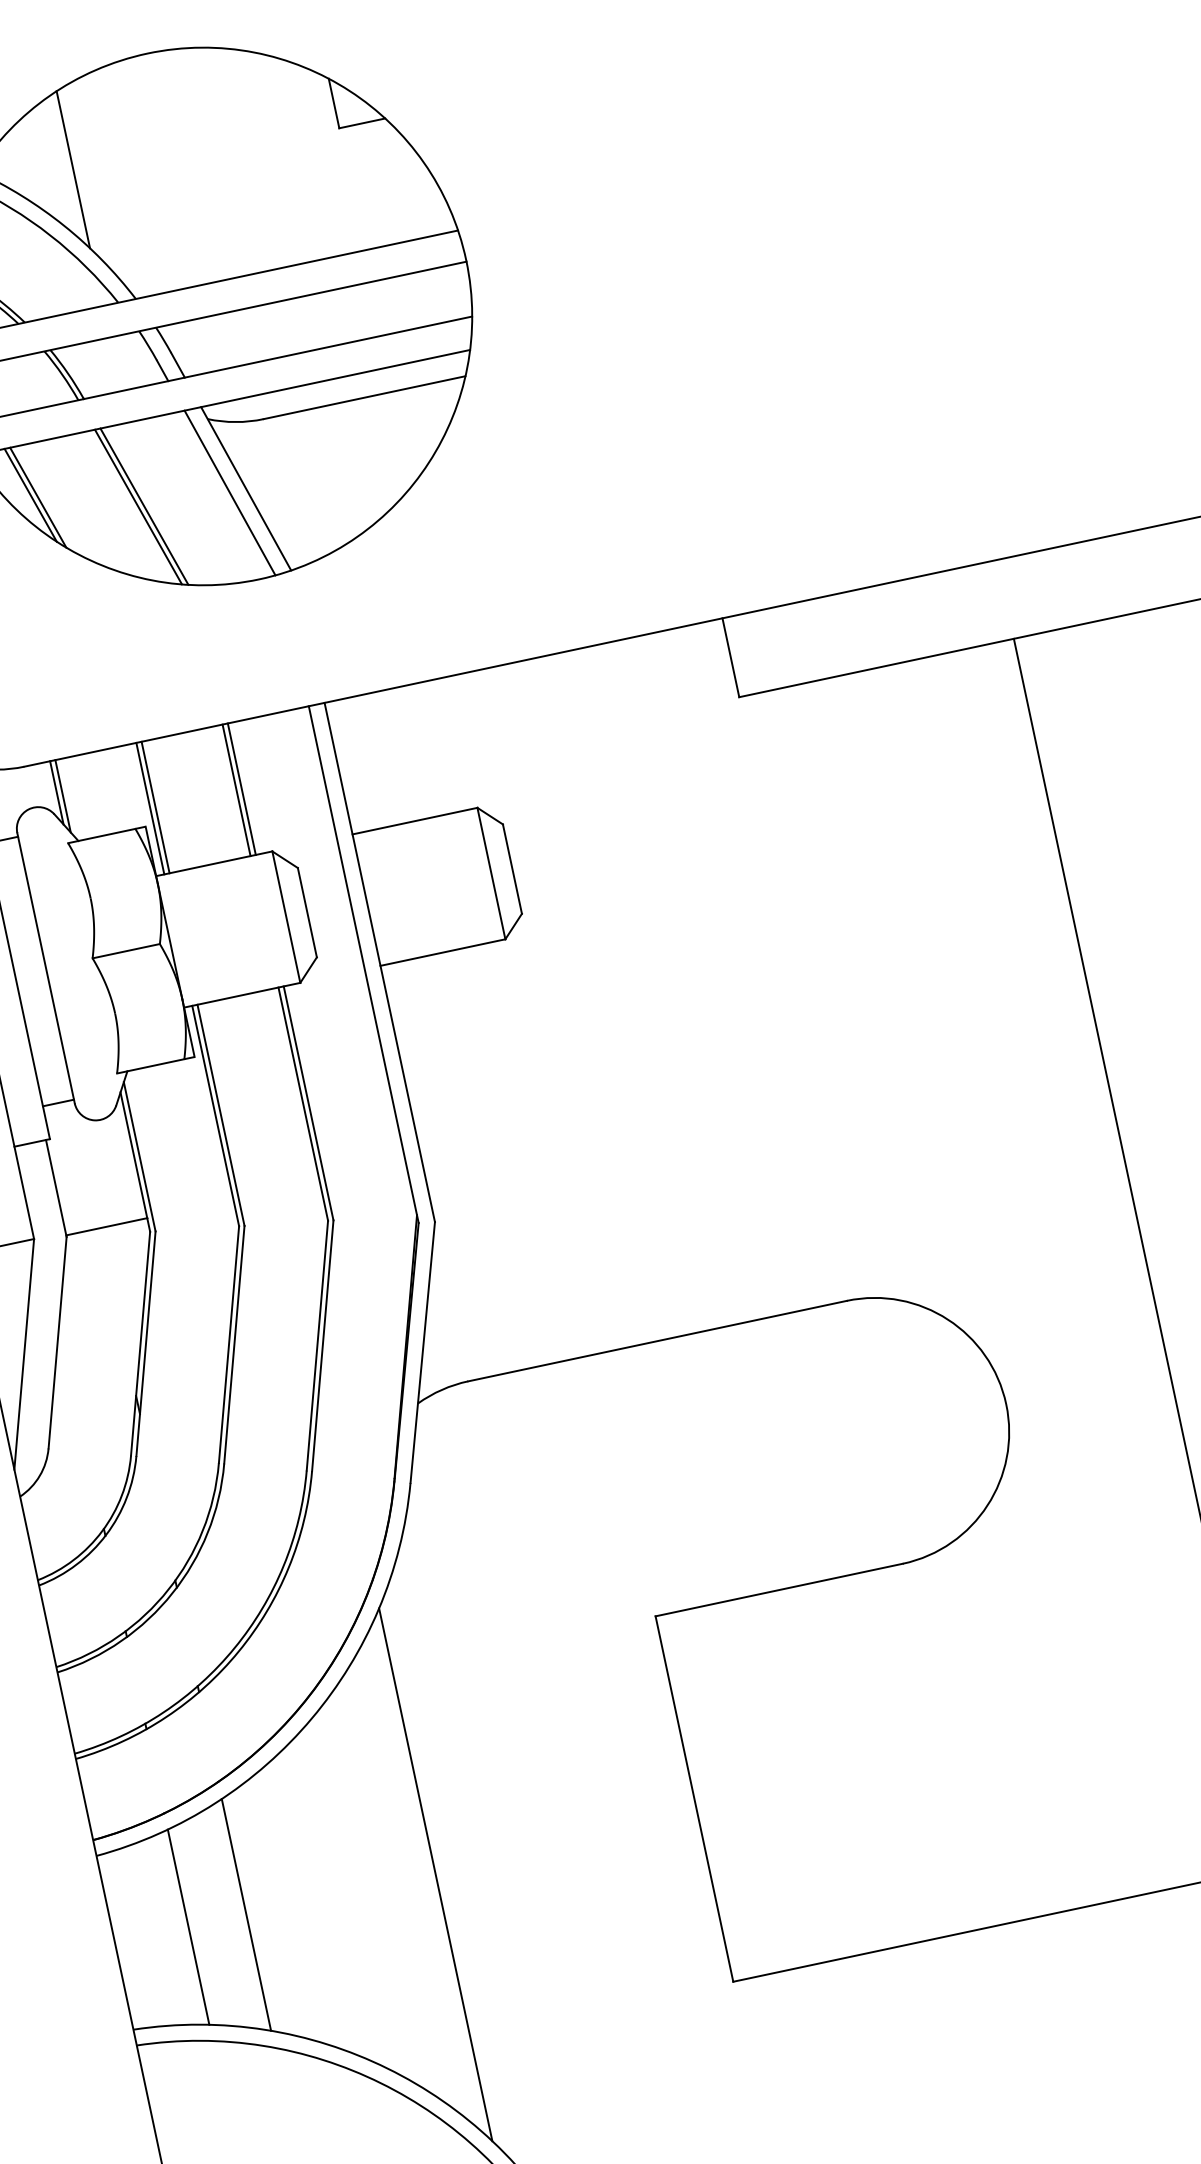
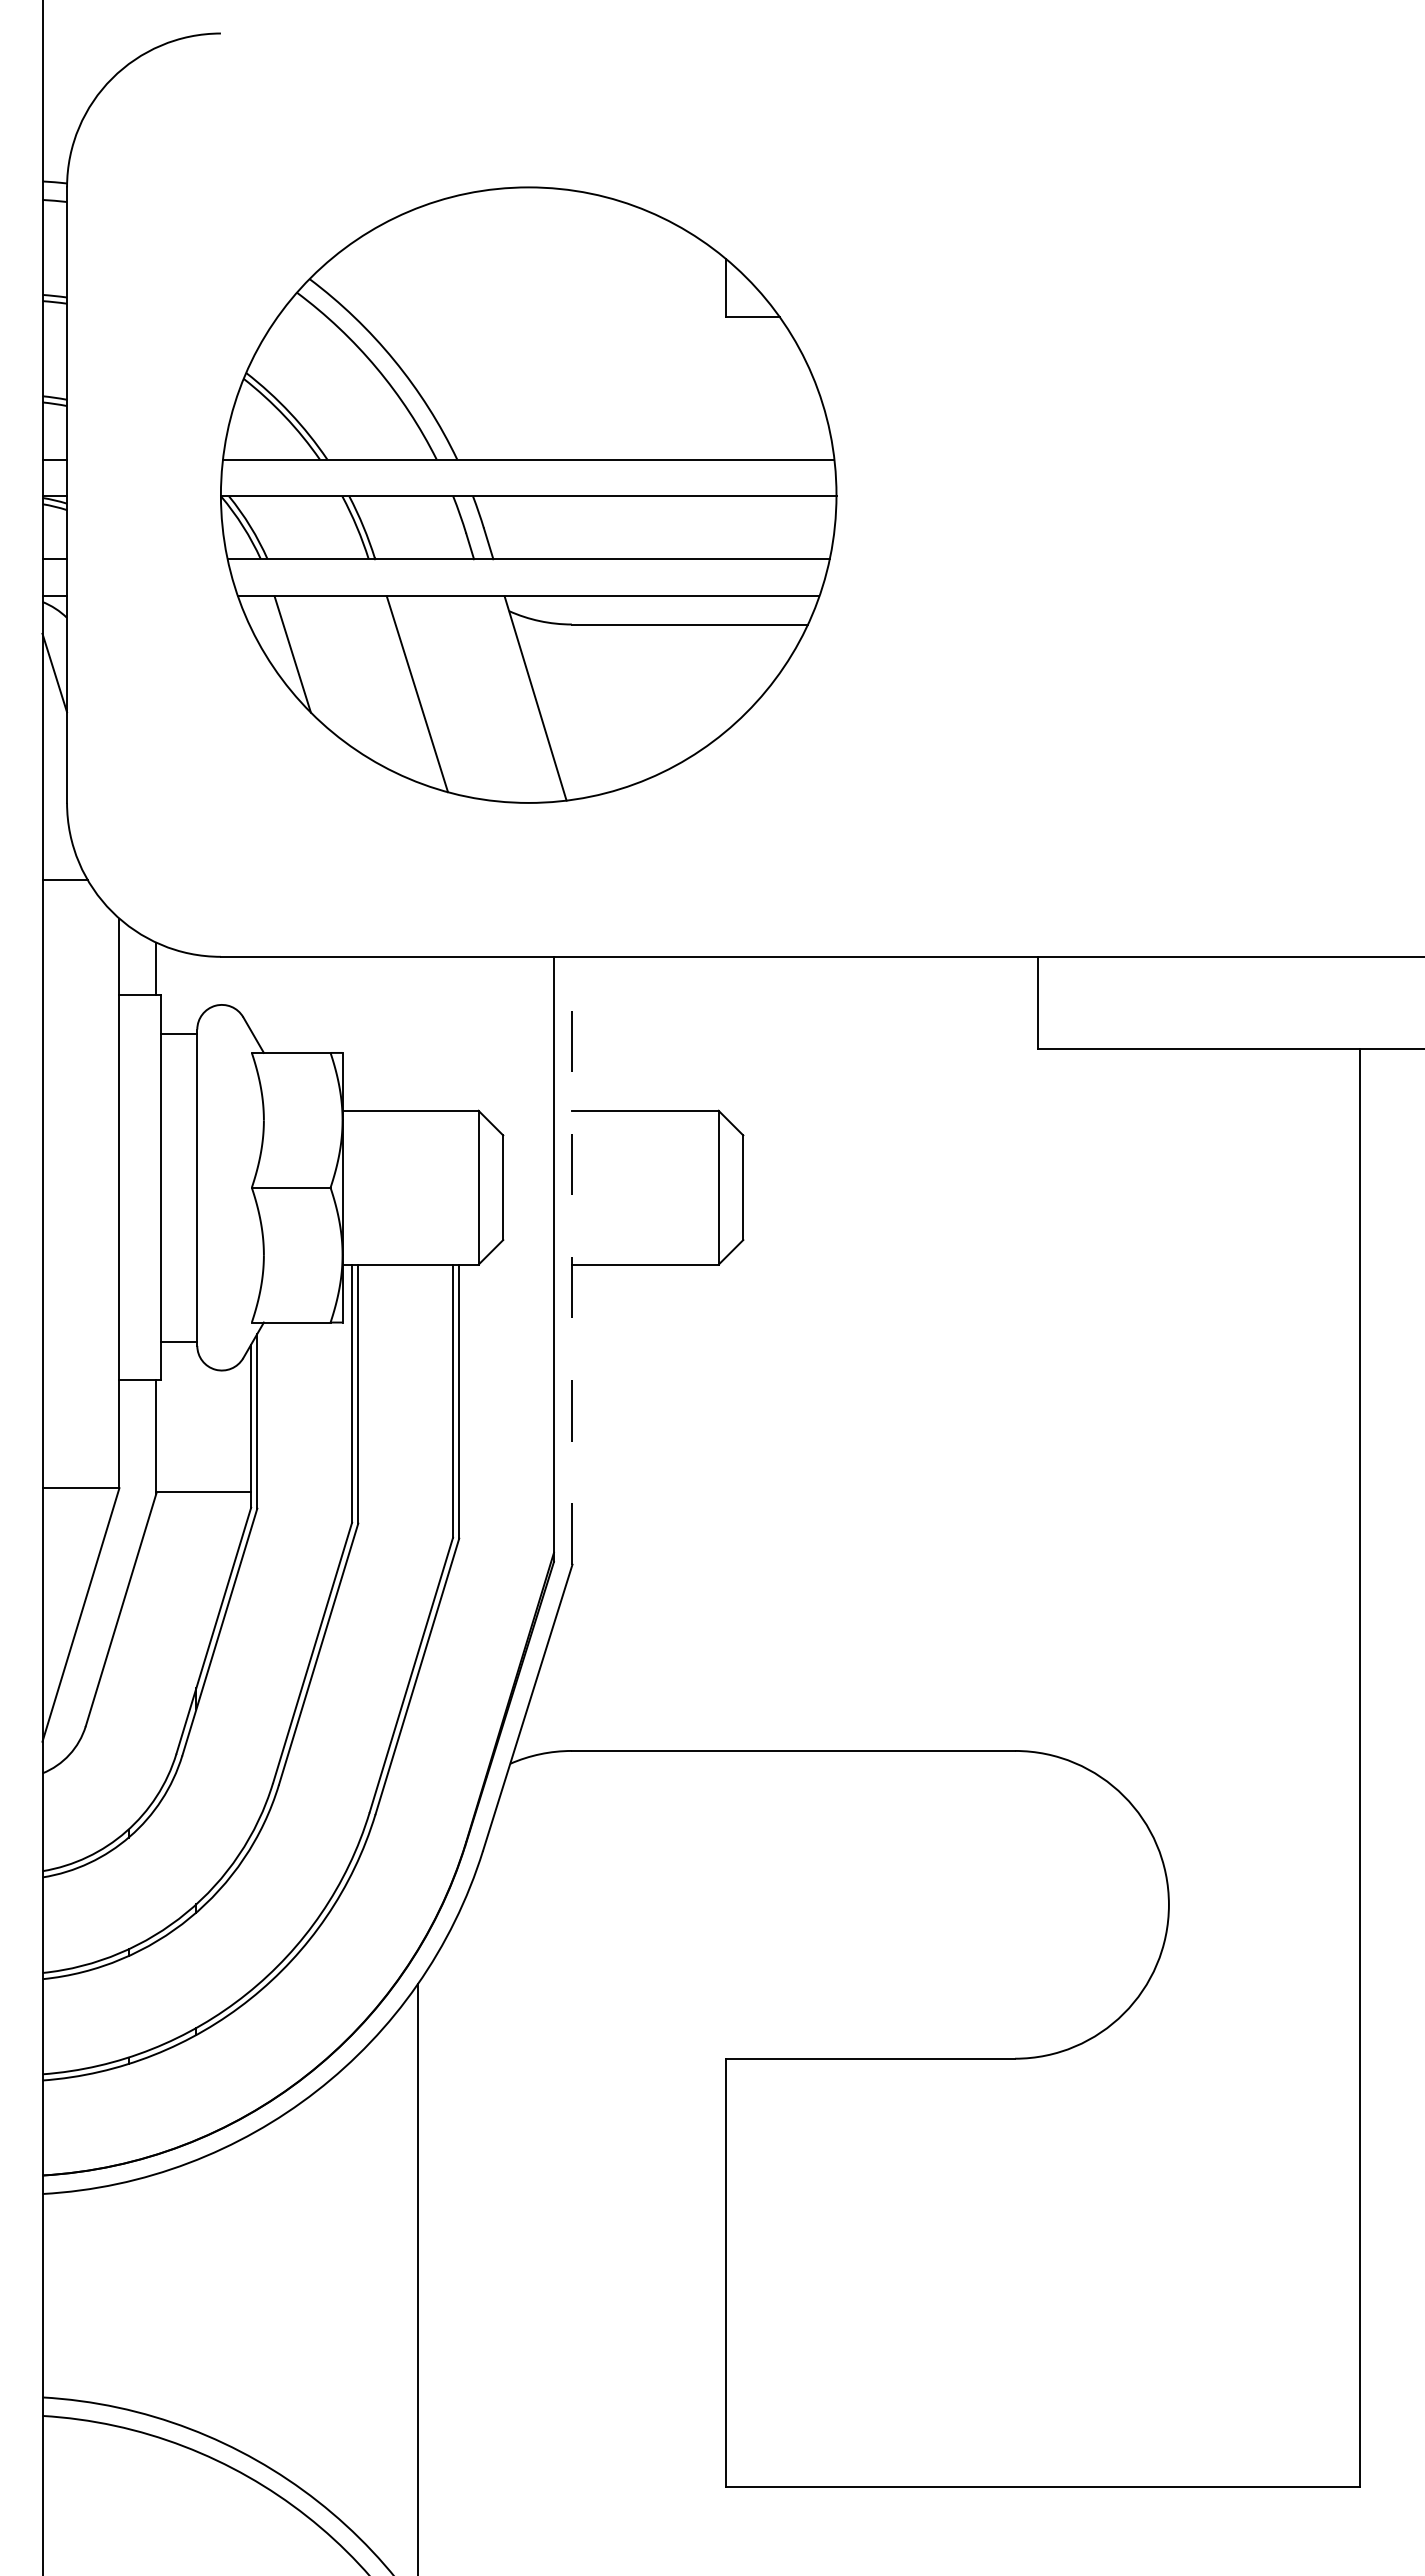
line: (72, 169) -> (417, 299), removed
line: (230, 493) -> (516, 699), removed
line: (38, 497) -> (300, 658), removed
line: (138, 507) -> (410, 693), removed
line: (242, 788) -> (459, 1033), removed
line: (236, 789) -> (453, 1033), removed
line: (57, 792) -> (251, 993), removed
line: (63, 795) -> (257, 998), removed
line: (155, 807) -> (358, 1033), removed
line: (150, 808) -> (352, 1033), removed
line: (379, 962) -> (572, 1260), solid -> dashed
line: (246, 1914) -> (196, 2295), removed
line: (188, 1927) -> (128, 2295), removed

